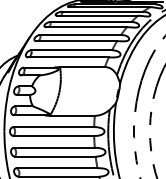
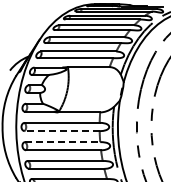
line: (53, 136) -> (61, 131), solid -> dashed
line: (55, 148) -> (63, 142), solid -> dashed

